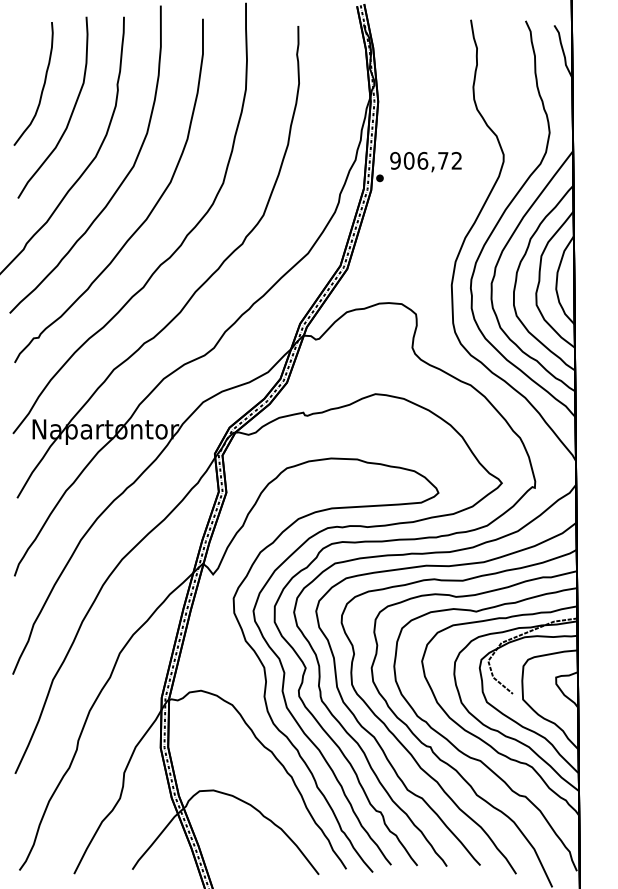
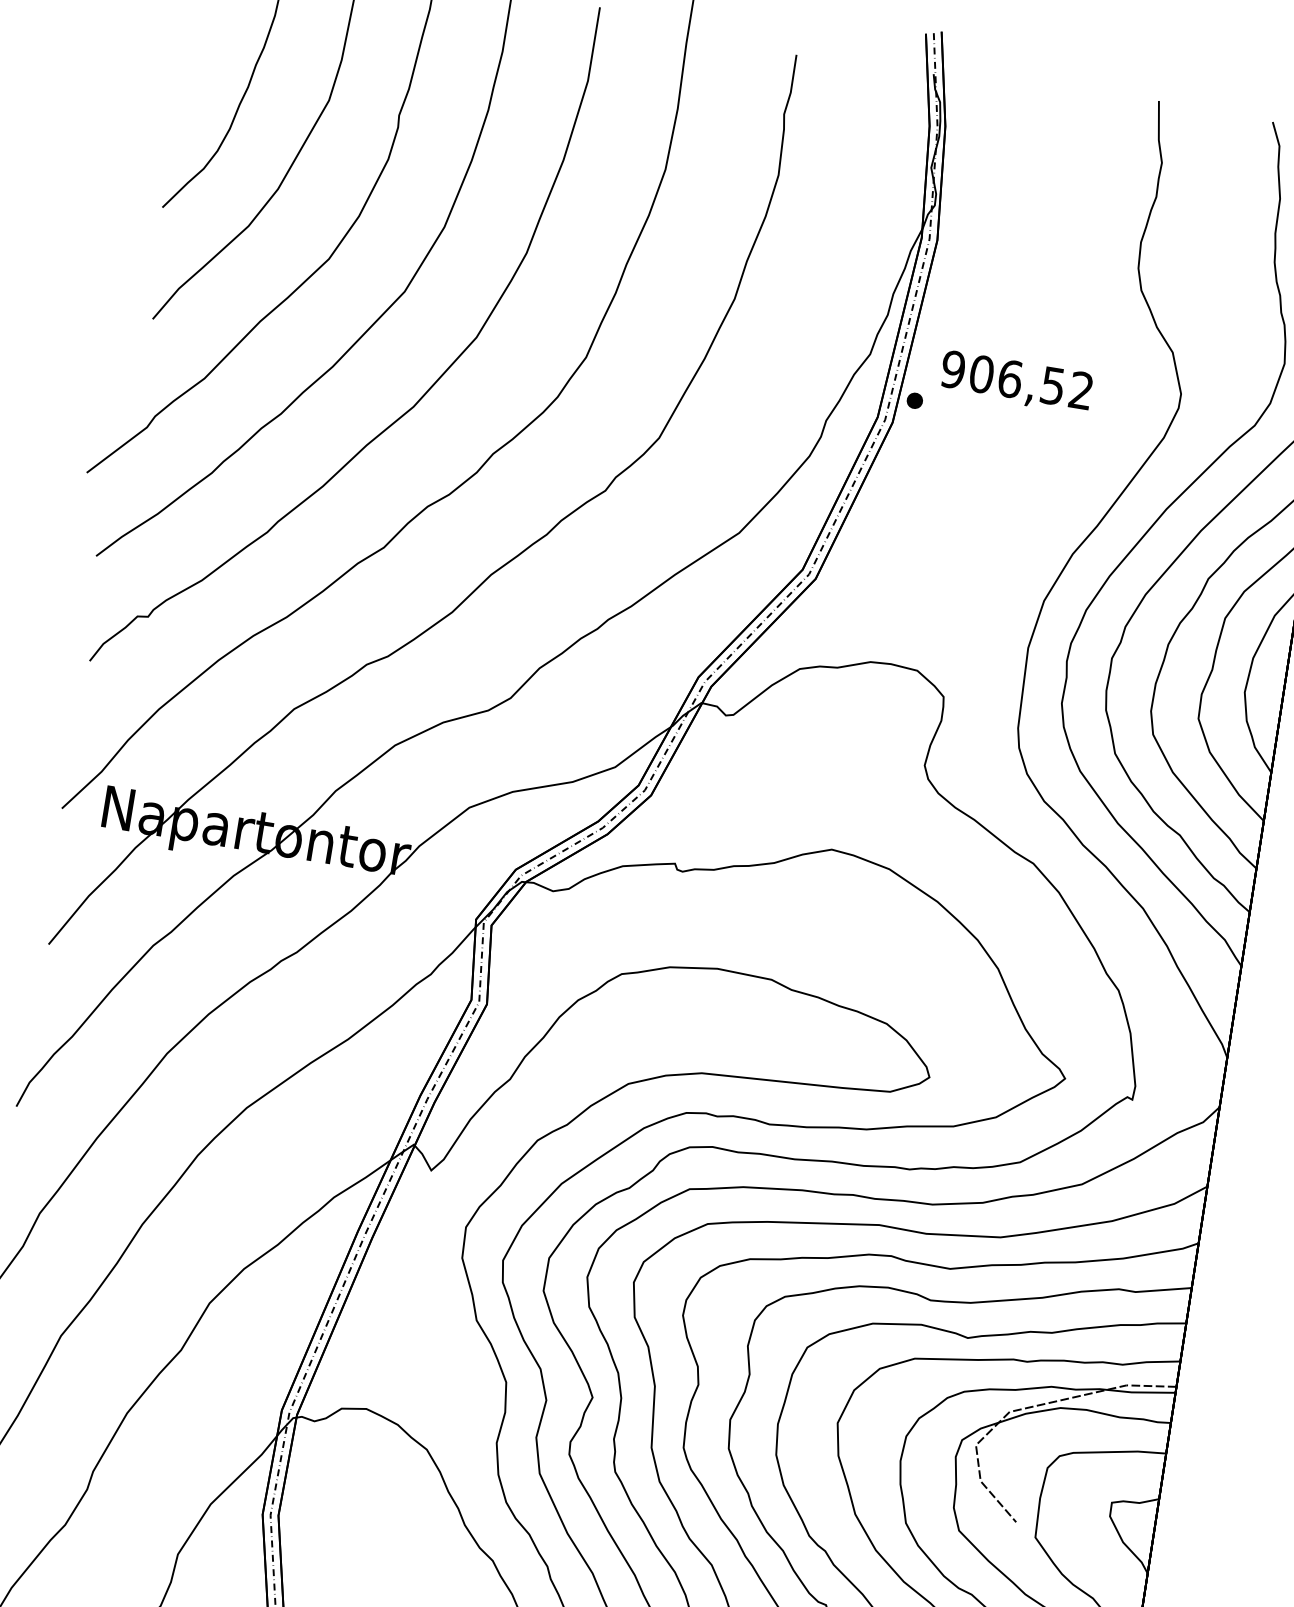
text: (443, 160) -> (1053, 385), 906,72 -> 906,52

